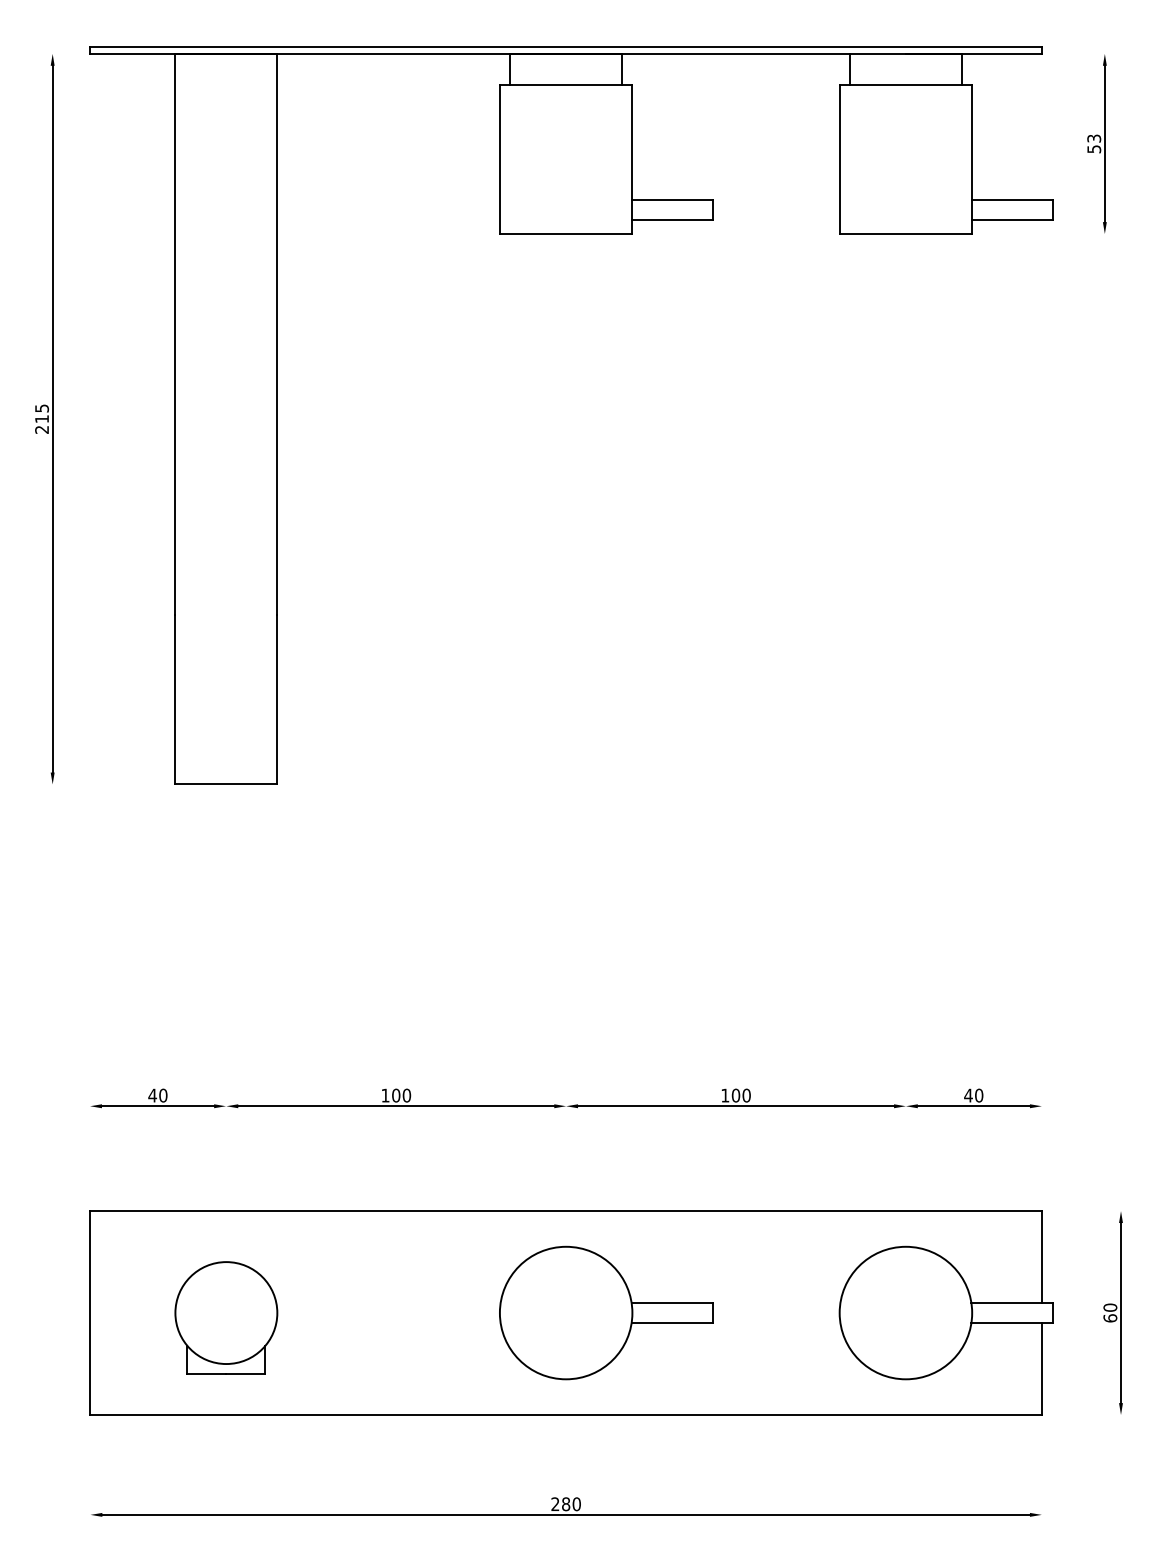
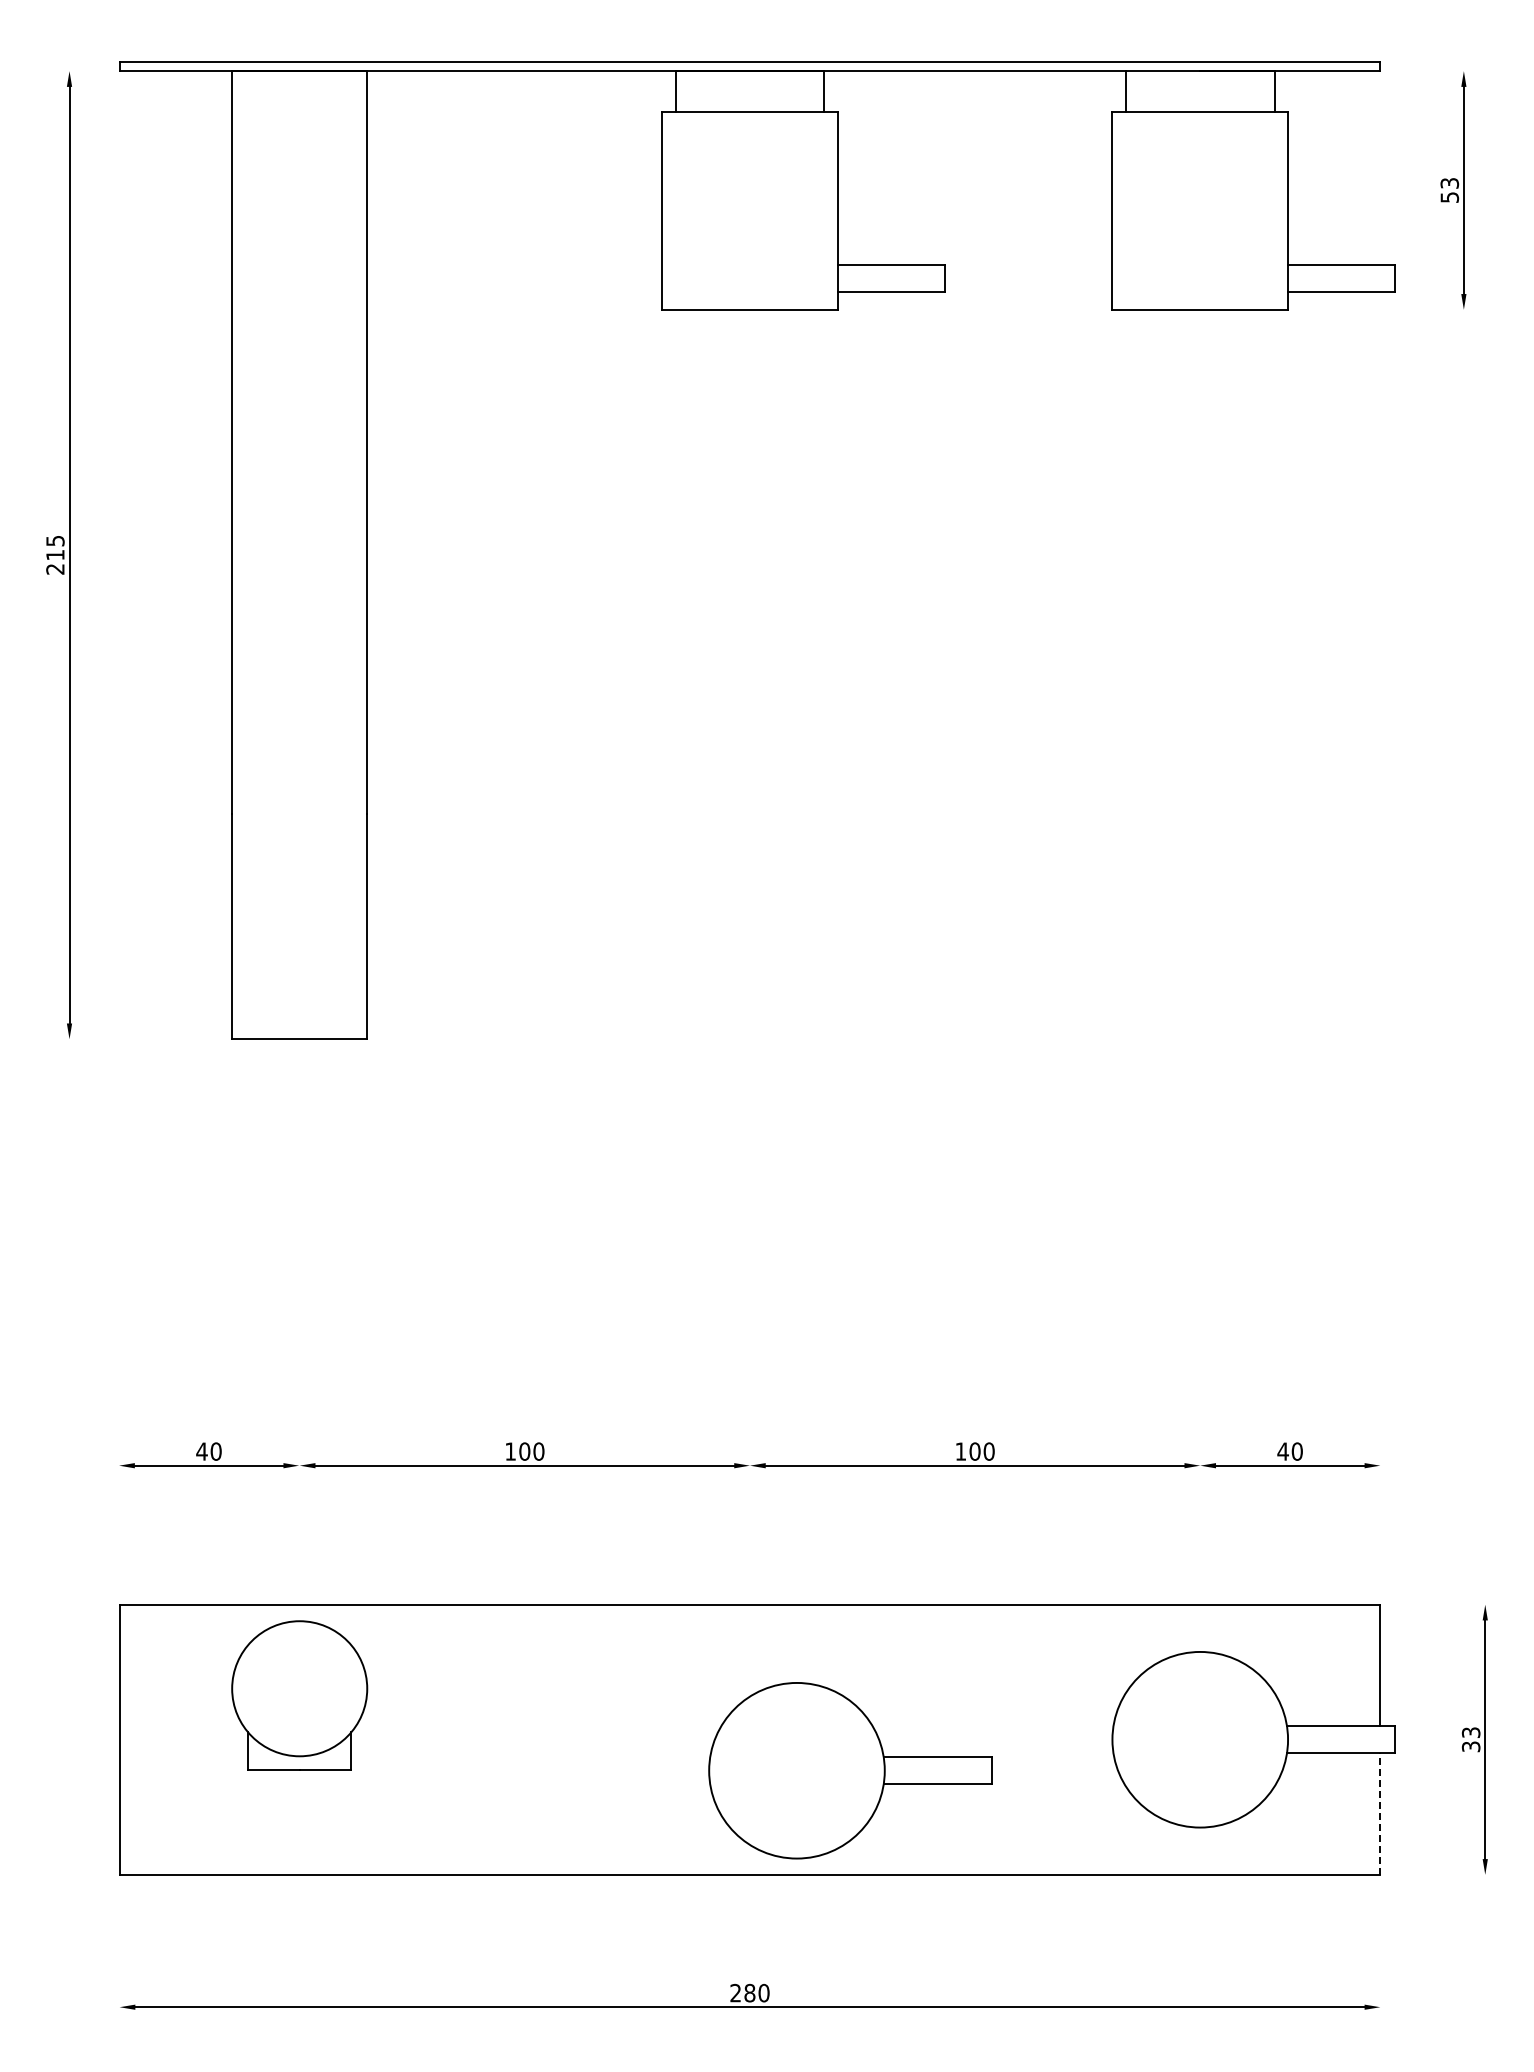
part: (606, 1312) -> (850, 1770), moved
text: (1109, 1312) -> (1470, 1739), 60 -> 33
part: (226, 1318) -> (299, 1695), moved
line: (1041, 1369) -> (1380, 1814), solid -> dashed

